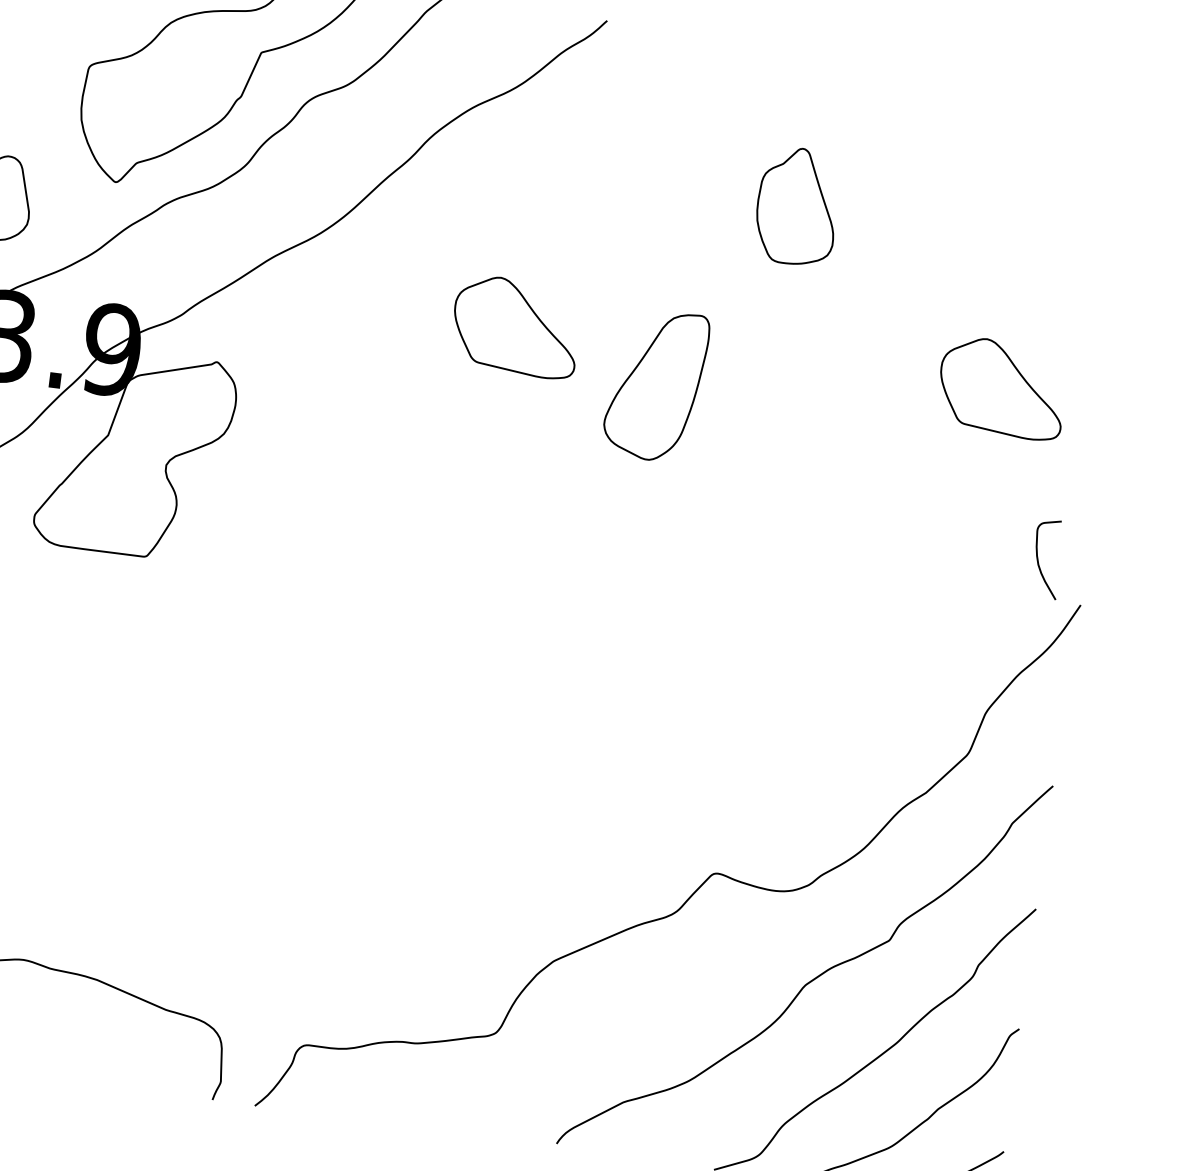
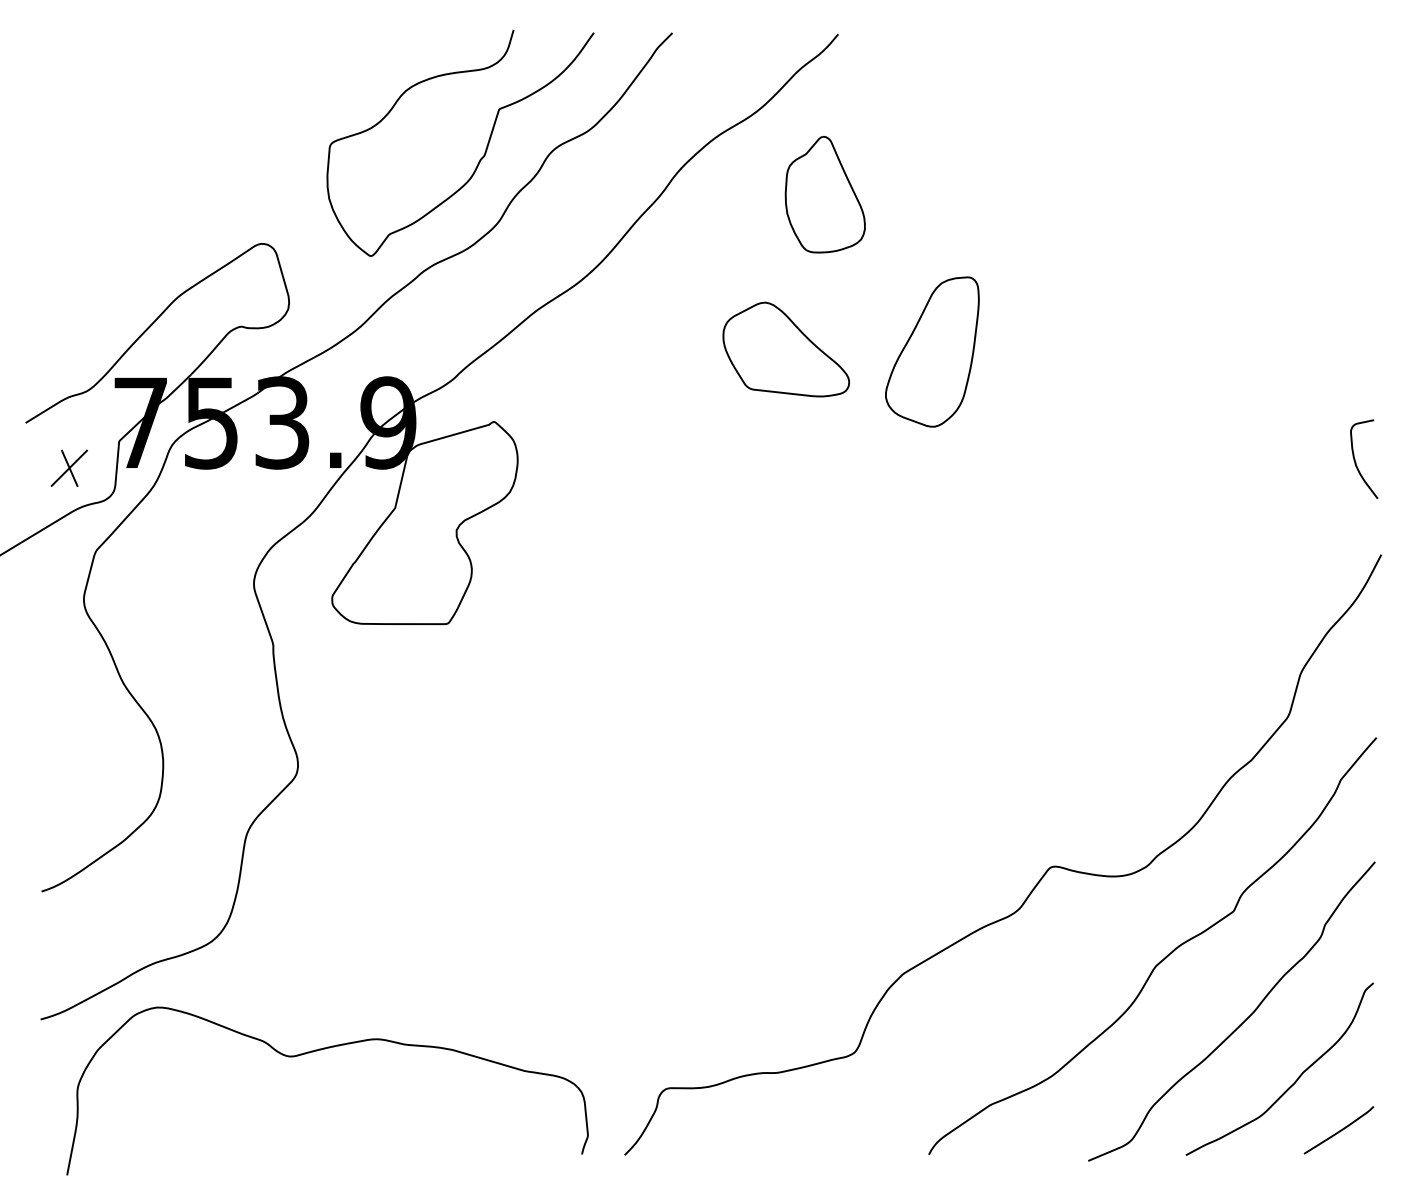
part: (796, 206) -> (824, 194), moved
part: (656, 384) -> (932, 351), moved
part: (1002, 388) -> (1276, 349), removed
curve: (1039, 561) -> (1356, 462), moved

